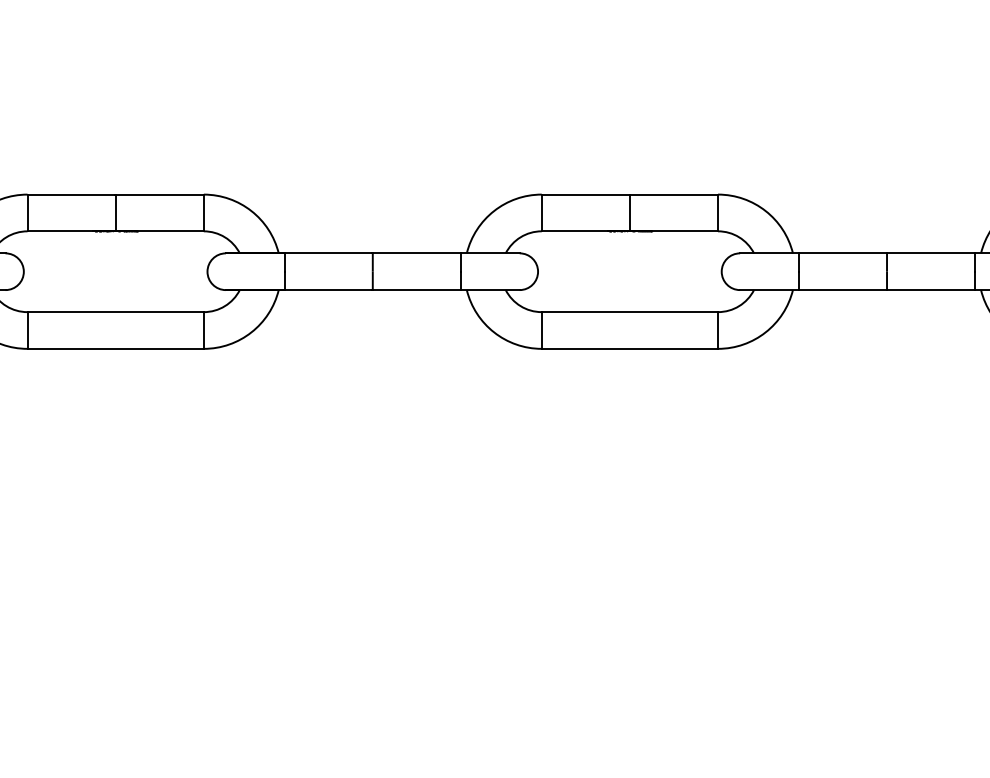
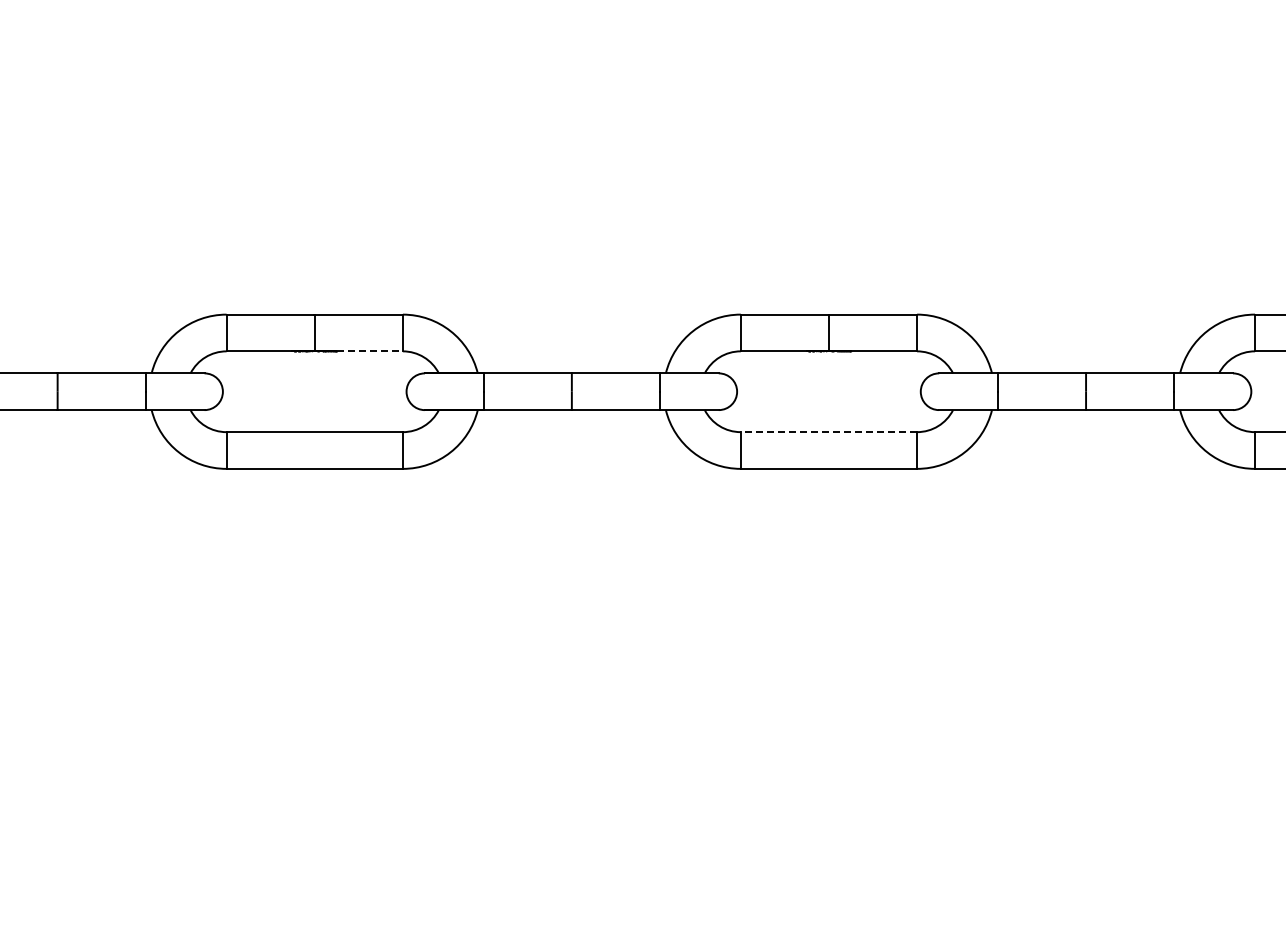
line: (171, 231) -> (370, 351), solid -> dashed
line: (629, 312) -> (828, 432), solid -> dashed

